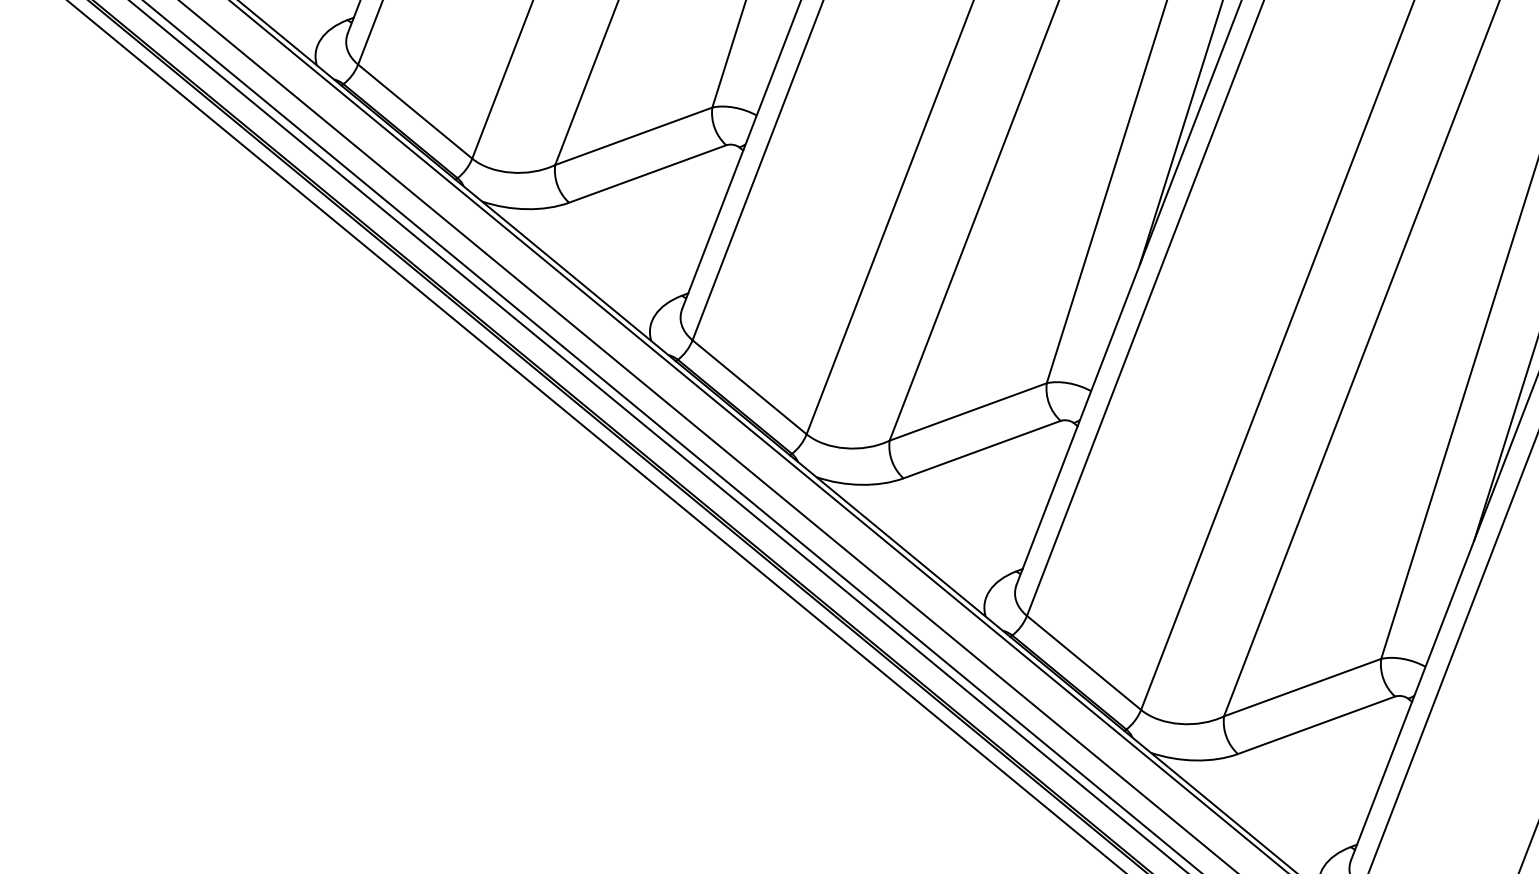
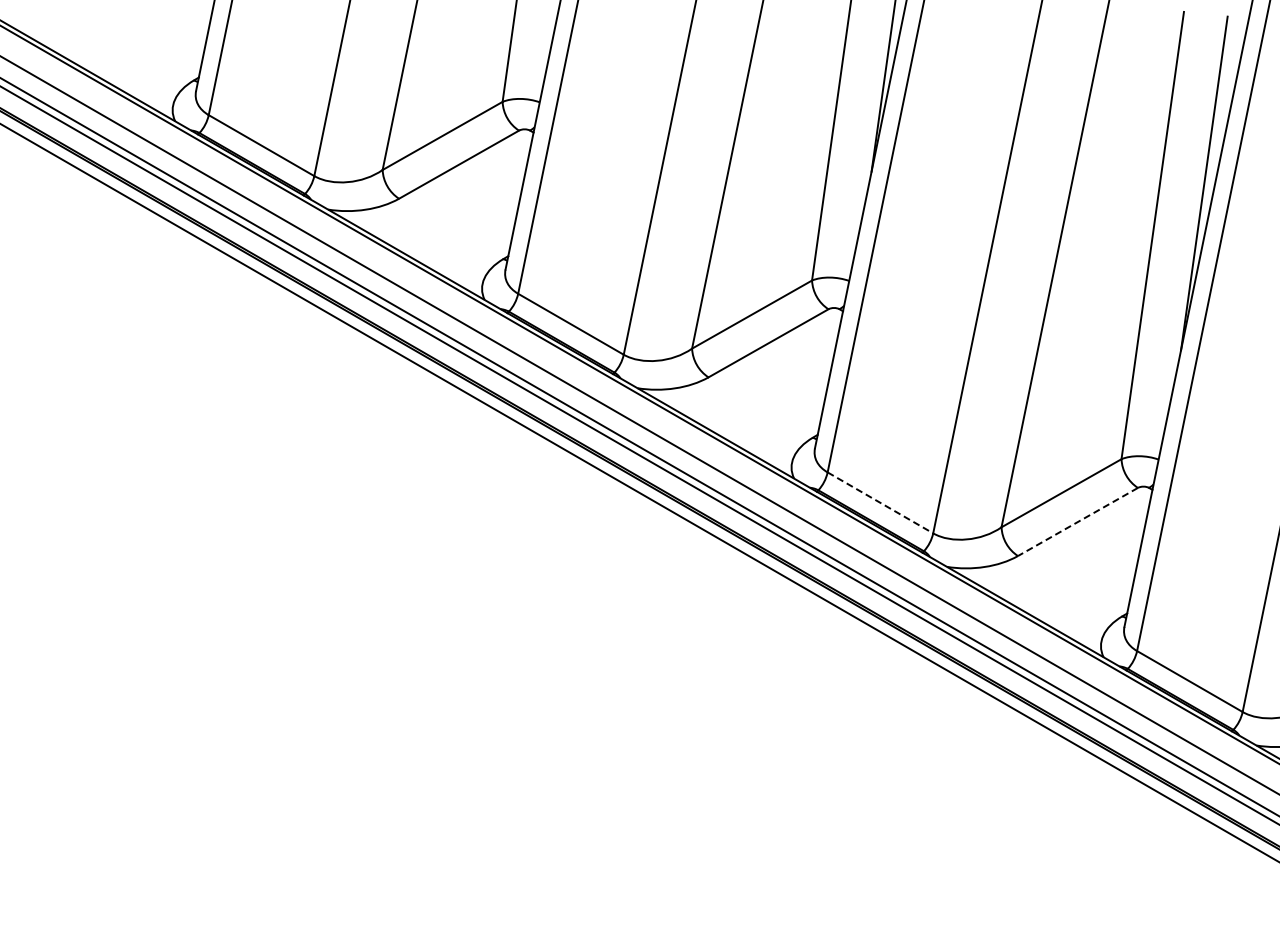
line: (1084, 662) -> (880, 502), solid -> dashed
line: (1316, 724) -> (1077, 521), solid -> dashed

